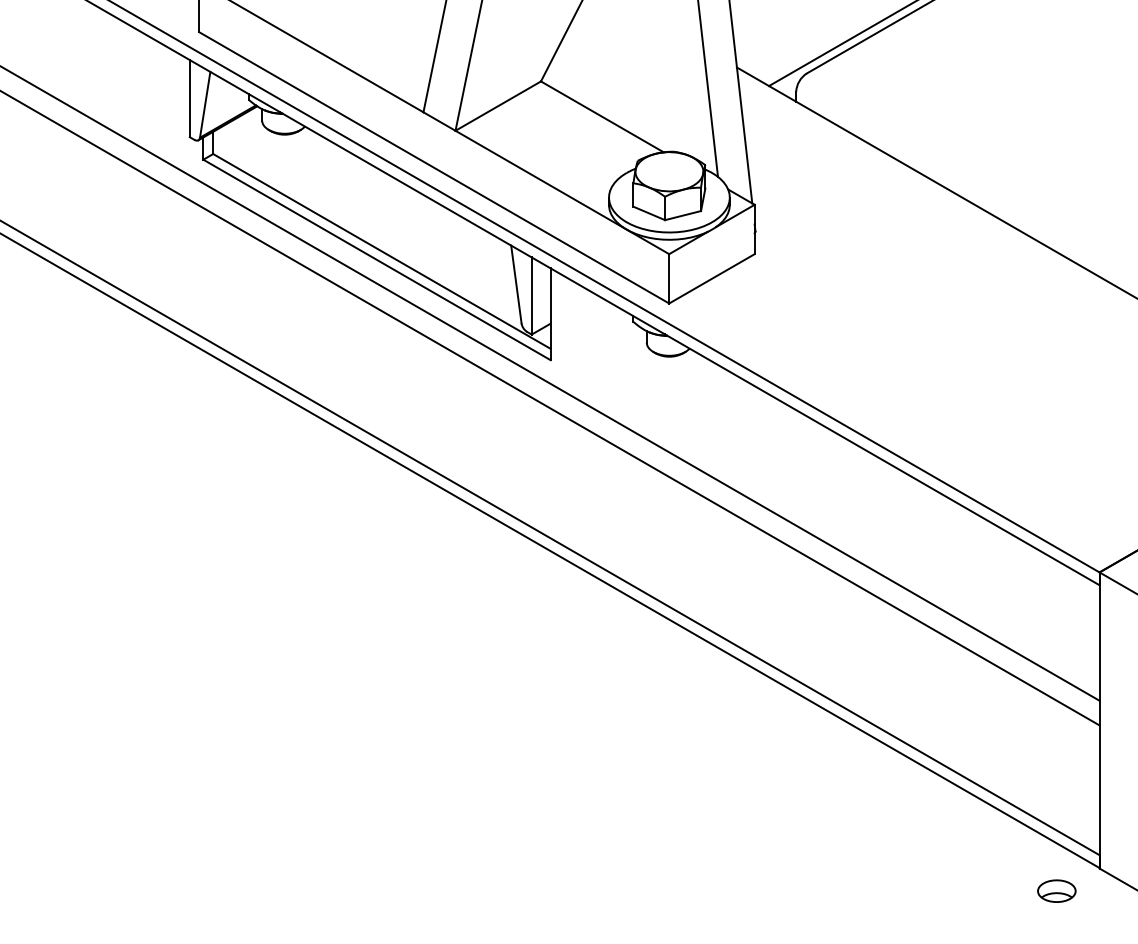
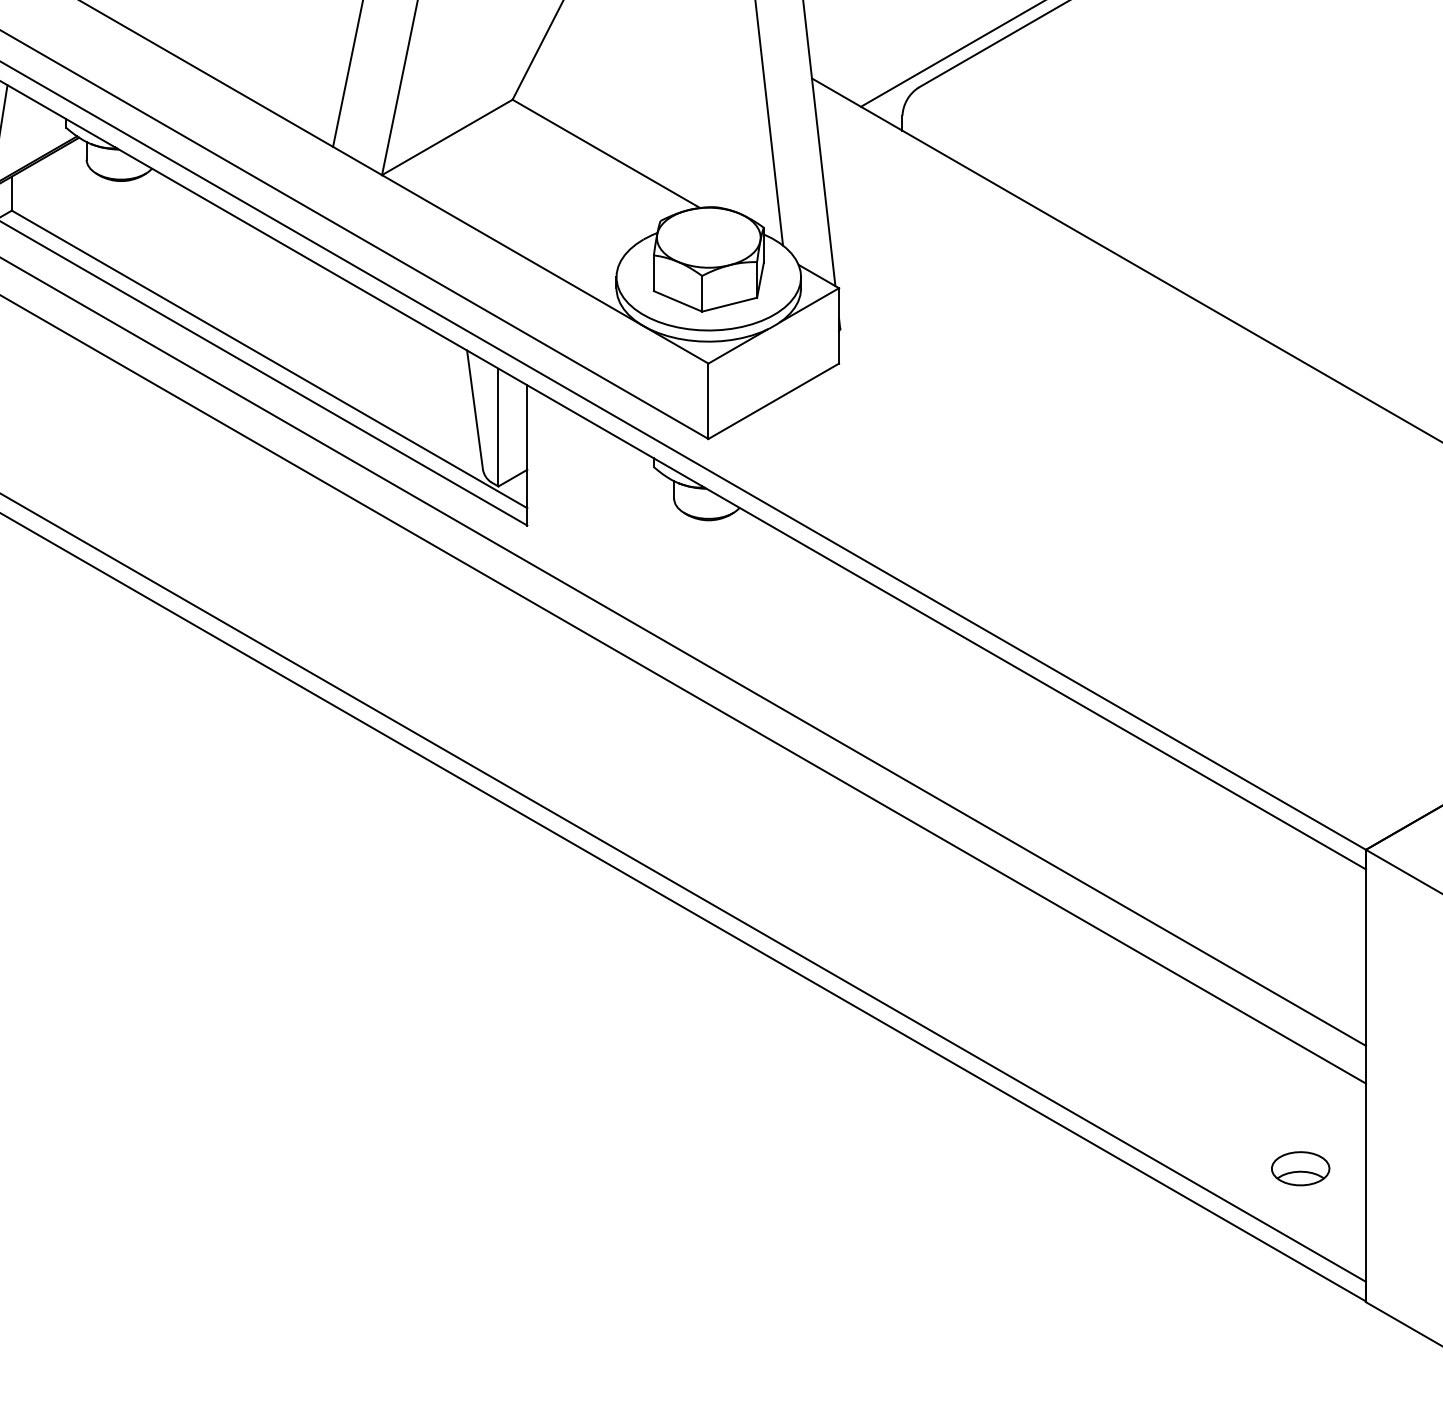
part: (1056, 890) -> (1300, 1167), moved

